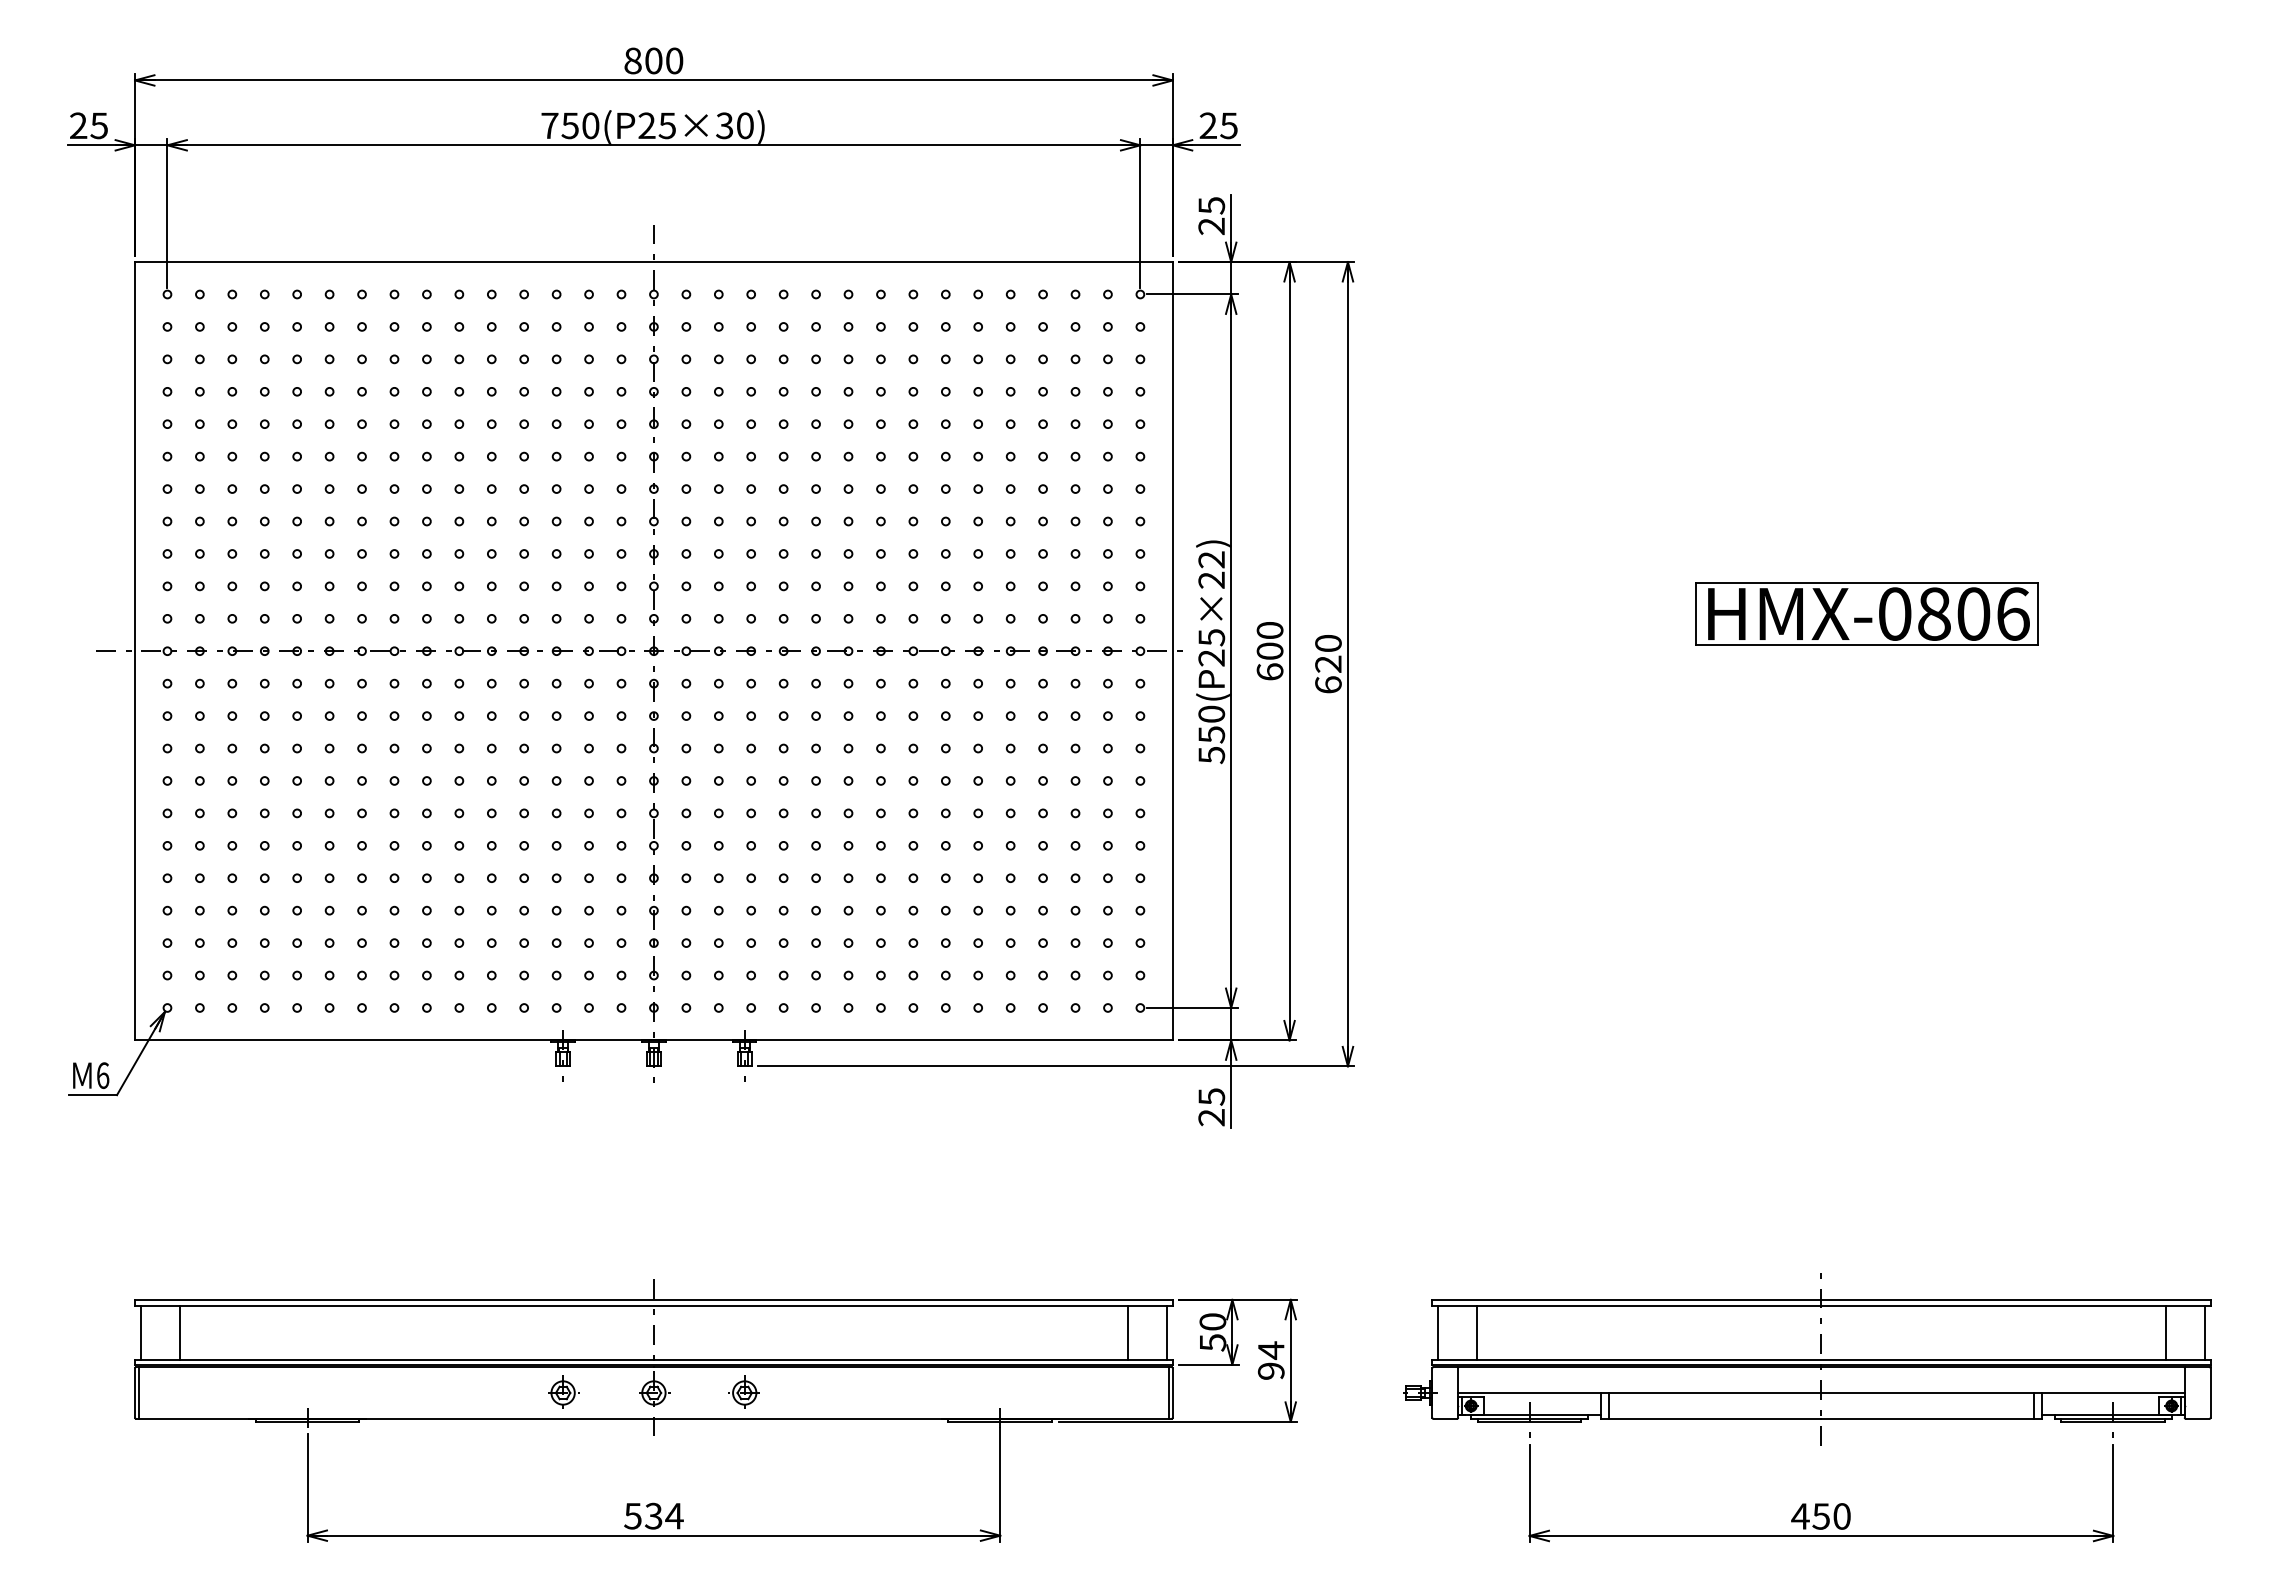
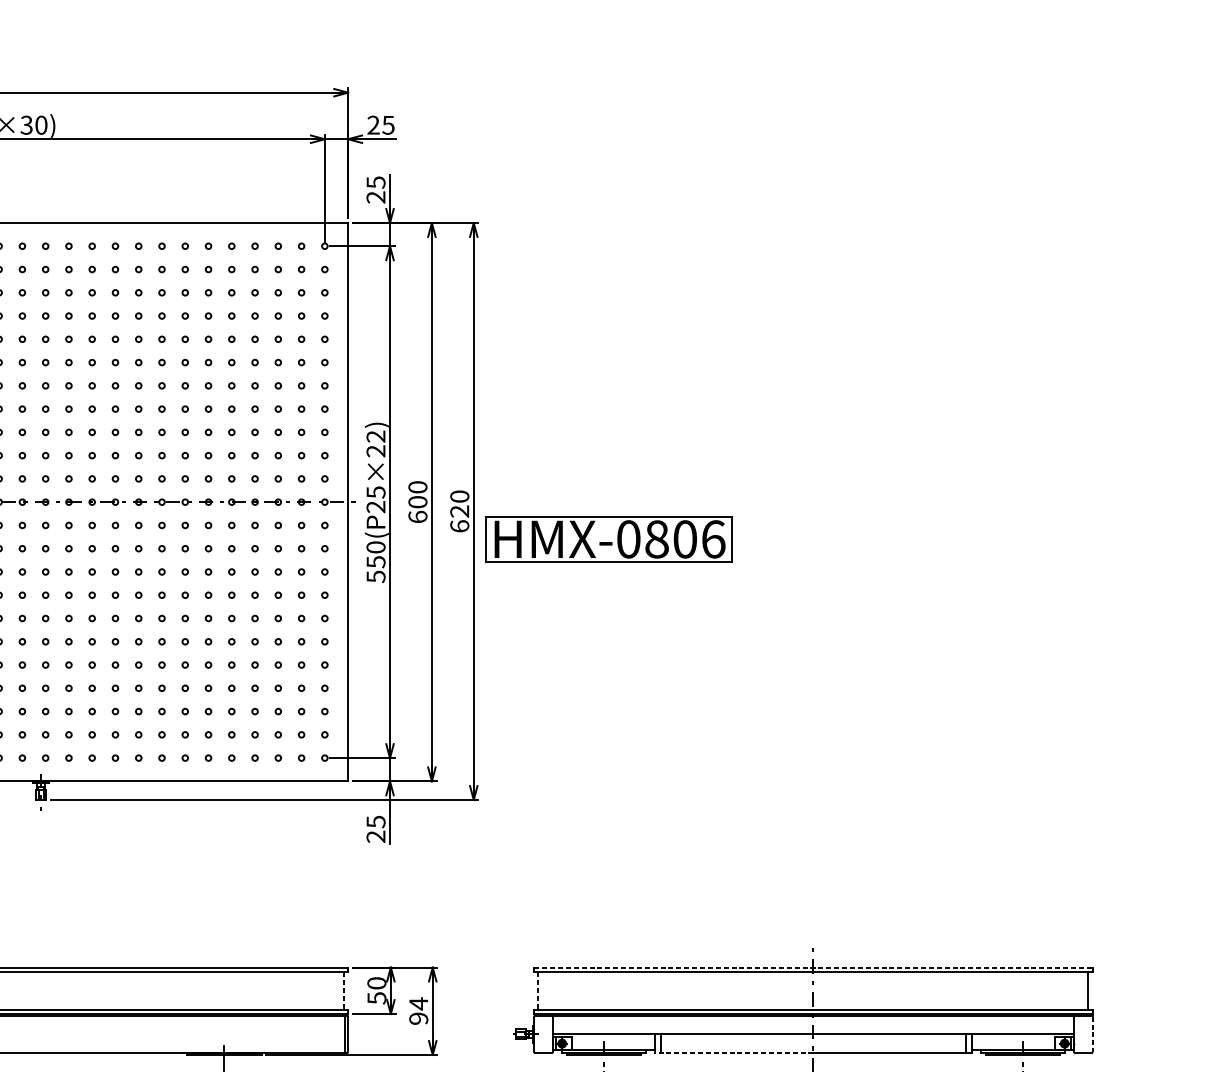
part: (1866, 613) -> (608, 538), moved
line: (1821, 1299) -> (813, 967), solid -> dashed
line: (1128, 1332) -> (316, 990), removed
line: (1167, 1332) -> (344, 990), solid -> dashed
line: (1438, 1332) -> (538, 990), solid -> dashed
line: (1477, 1332) -> (566, 990), removed
line: (2165, 1332) -> (1060, 990), removed
part: (743, 1391) -> (40, 1033), removed
line: (2210, 1393) -> (1092, 1034), solid -> dashed
line: (1710, 1419) -> (733, 1053), solid -> dashed

